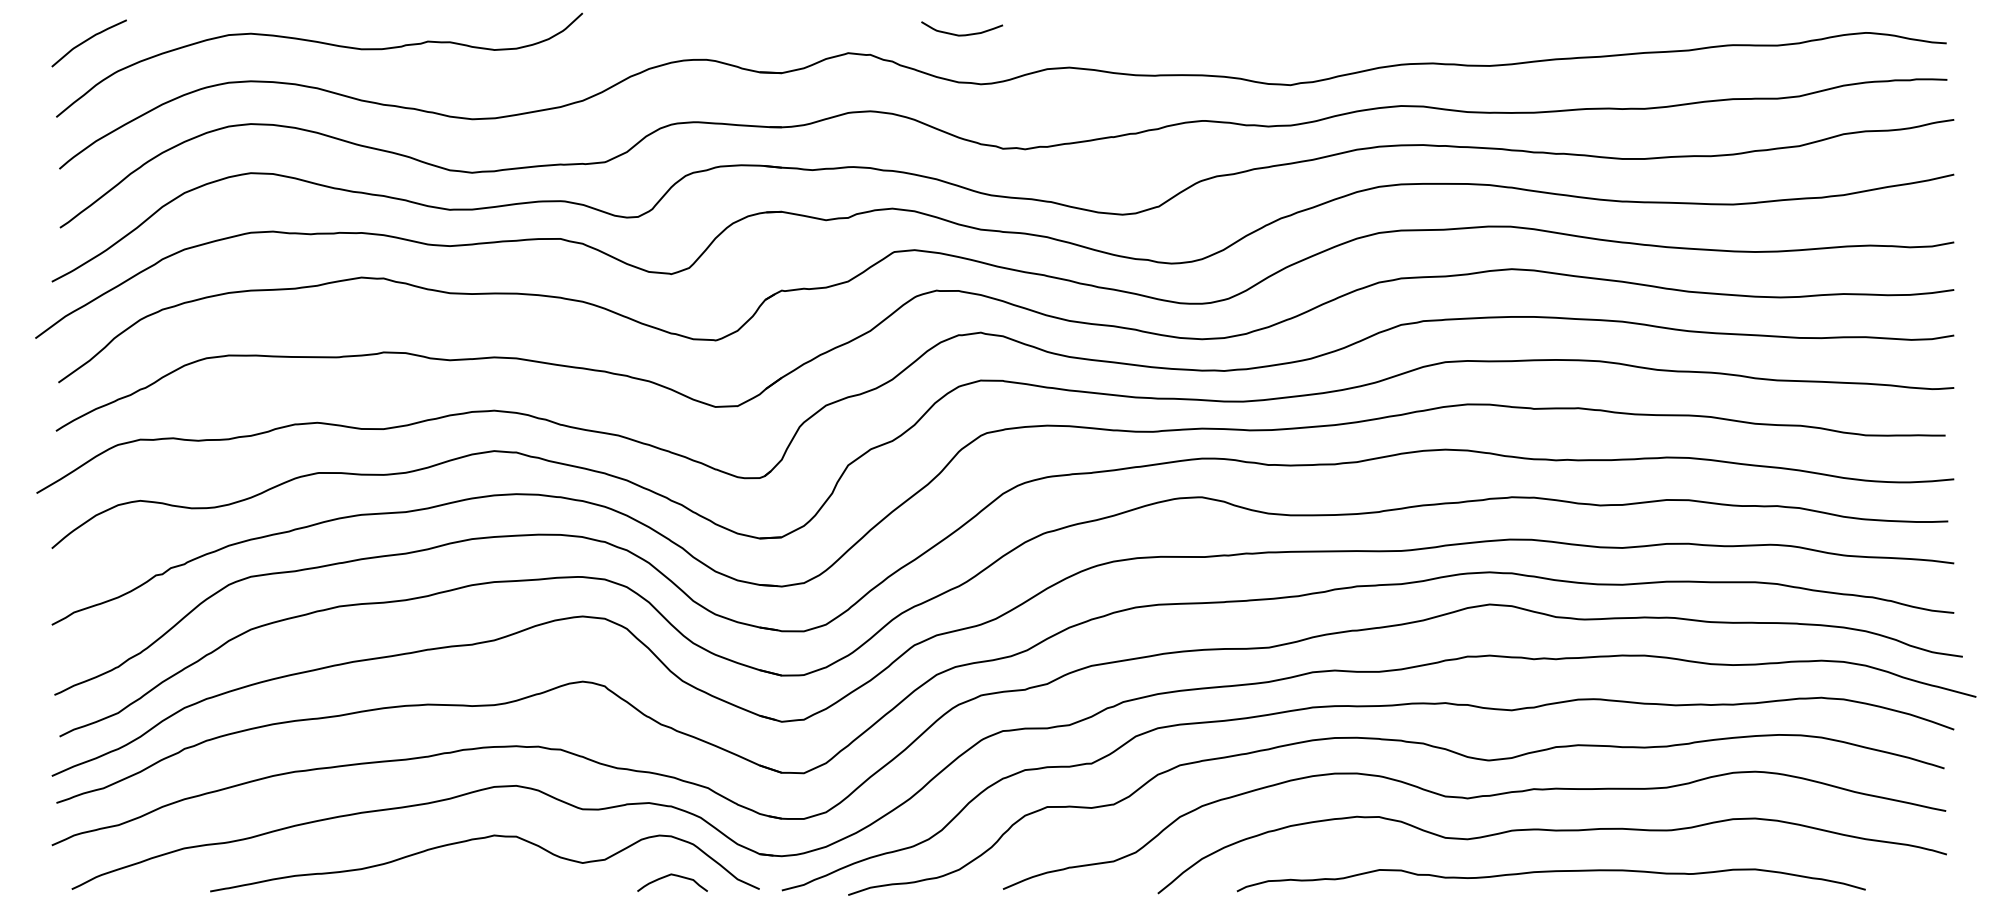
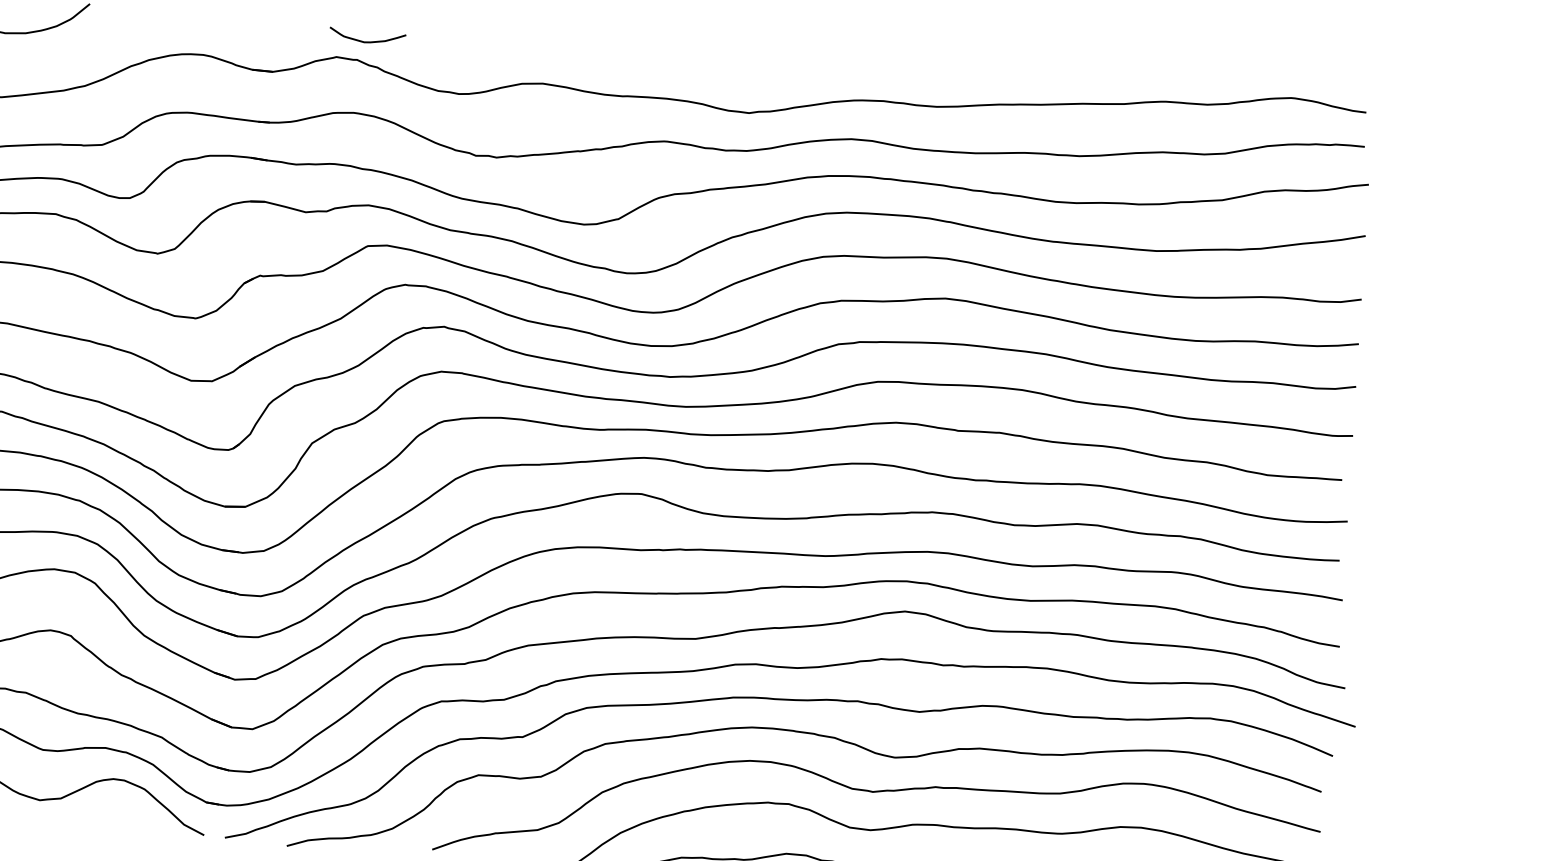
curve: (962, 34) -> (367, 41), moved
curve: (675, 876) -> (126, 818), removed

